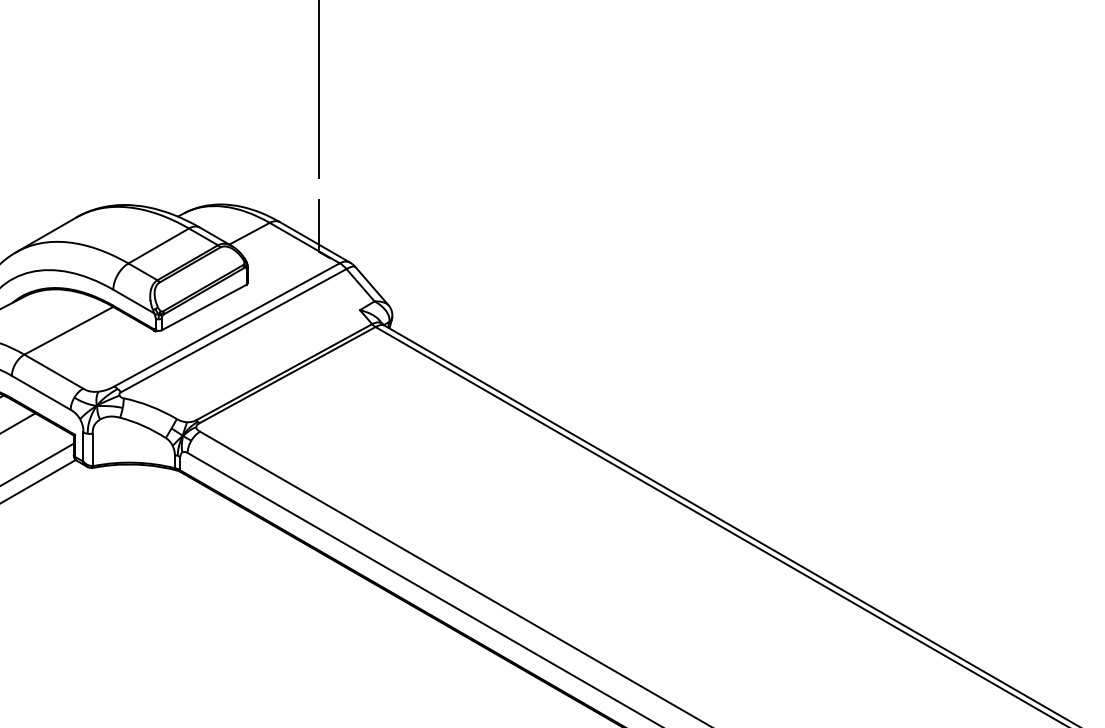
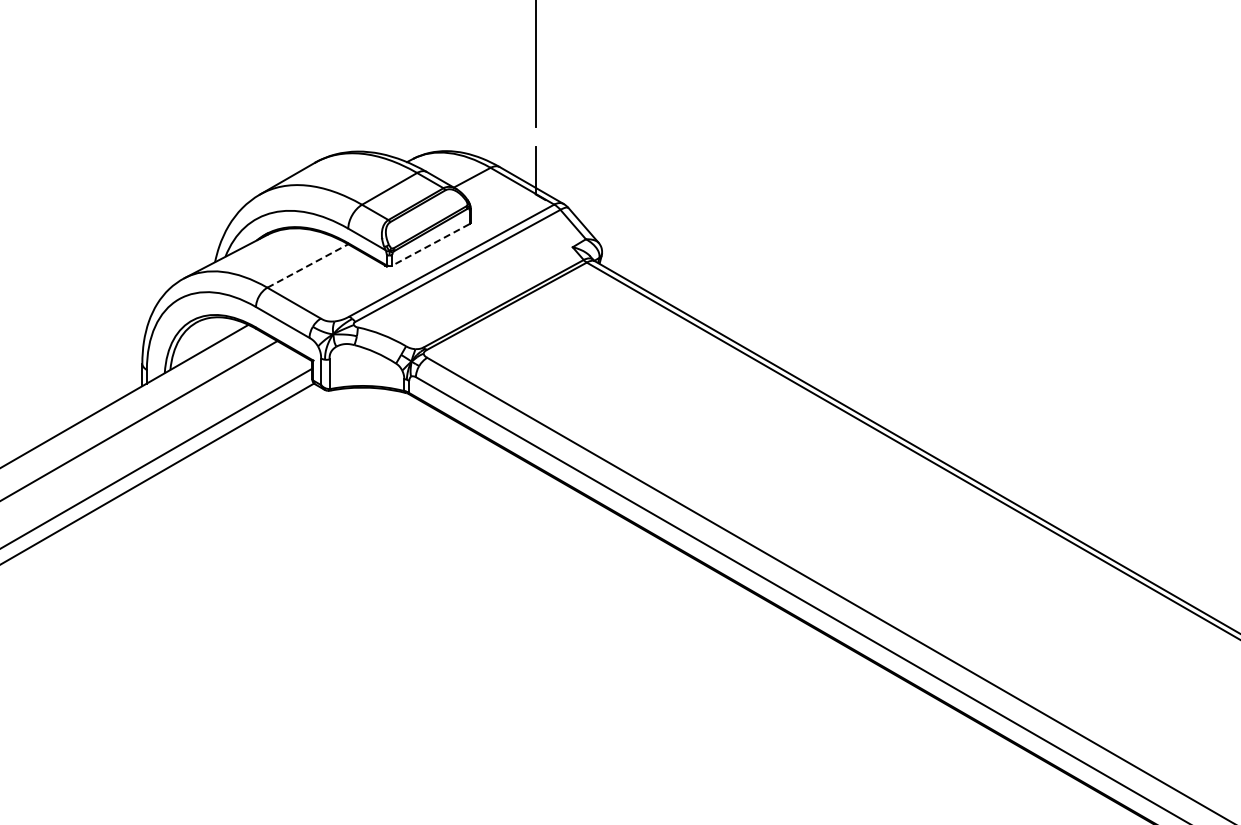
line: (203, 307) -> (430, 244), solid -> dashed
line: (68, 331) -> (307, 266), solid -> dashed

